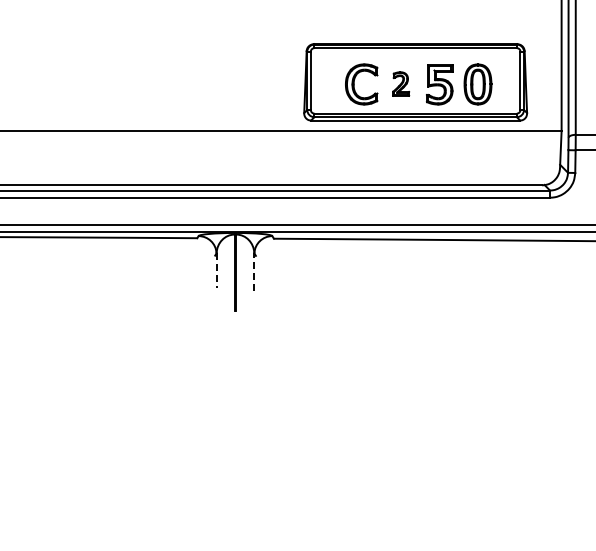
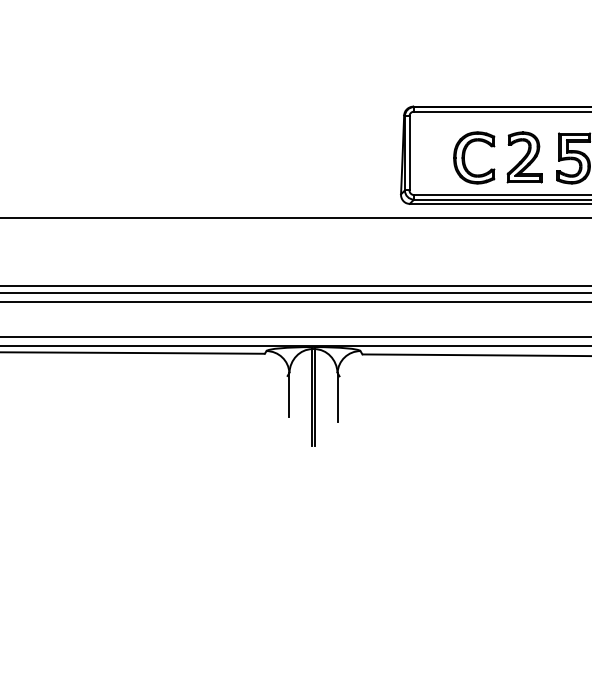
part: (400, 83) -> (523, 156), size x1.67
line: (216, 271) -> (289, 396), dashed -> solid
line: (254, 271) -> (337, 396), dashed -> solid

